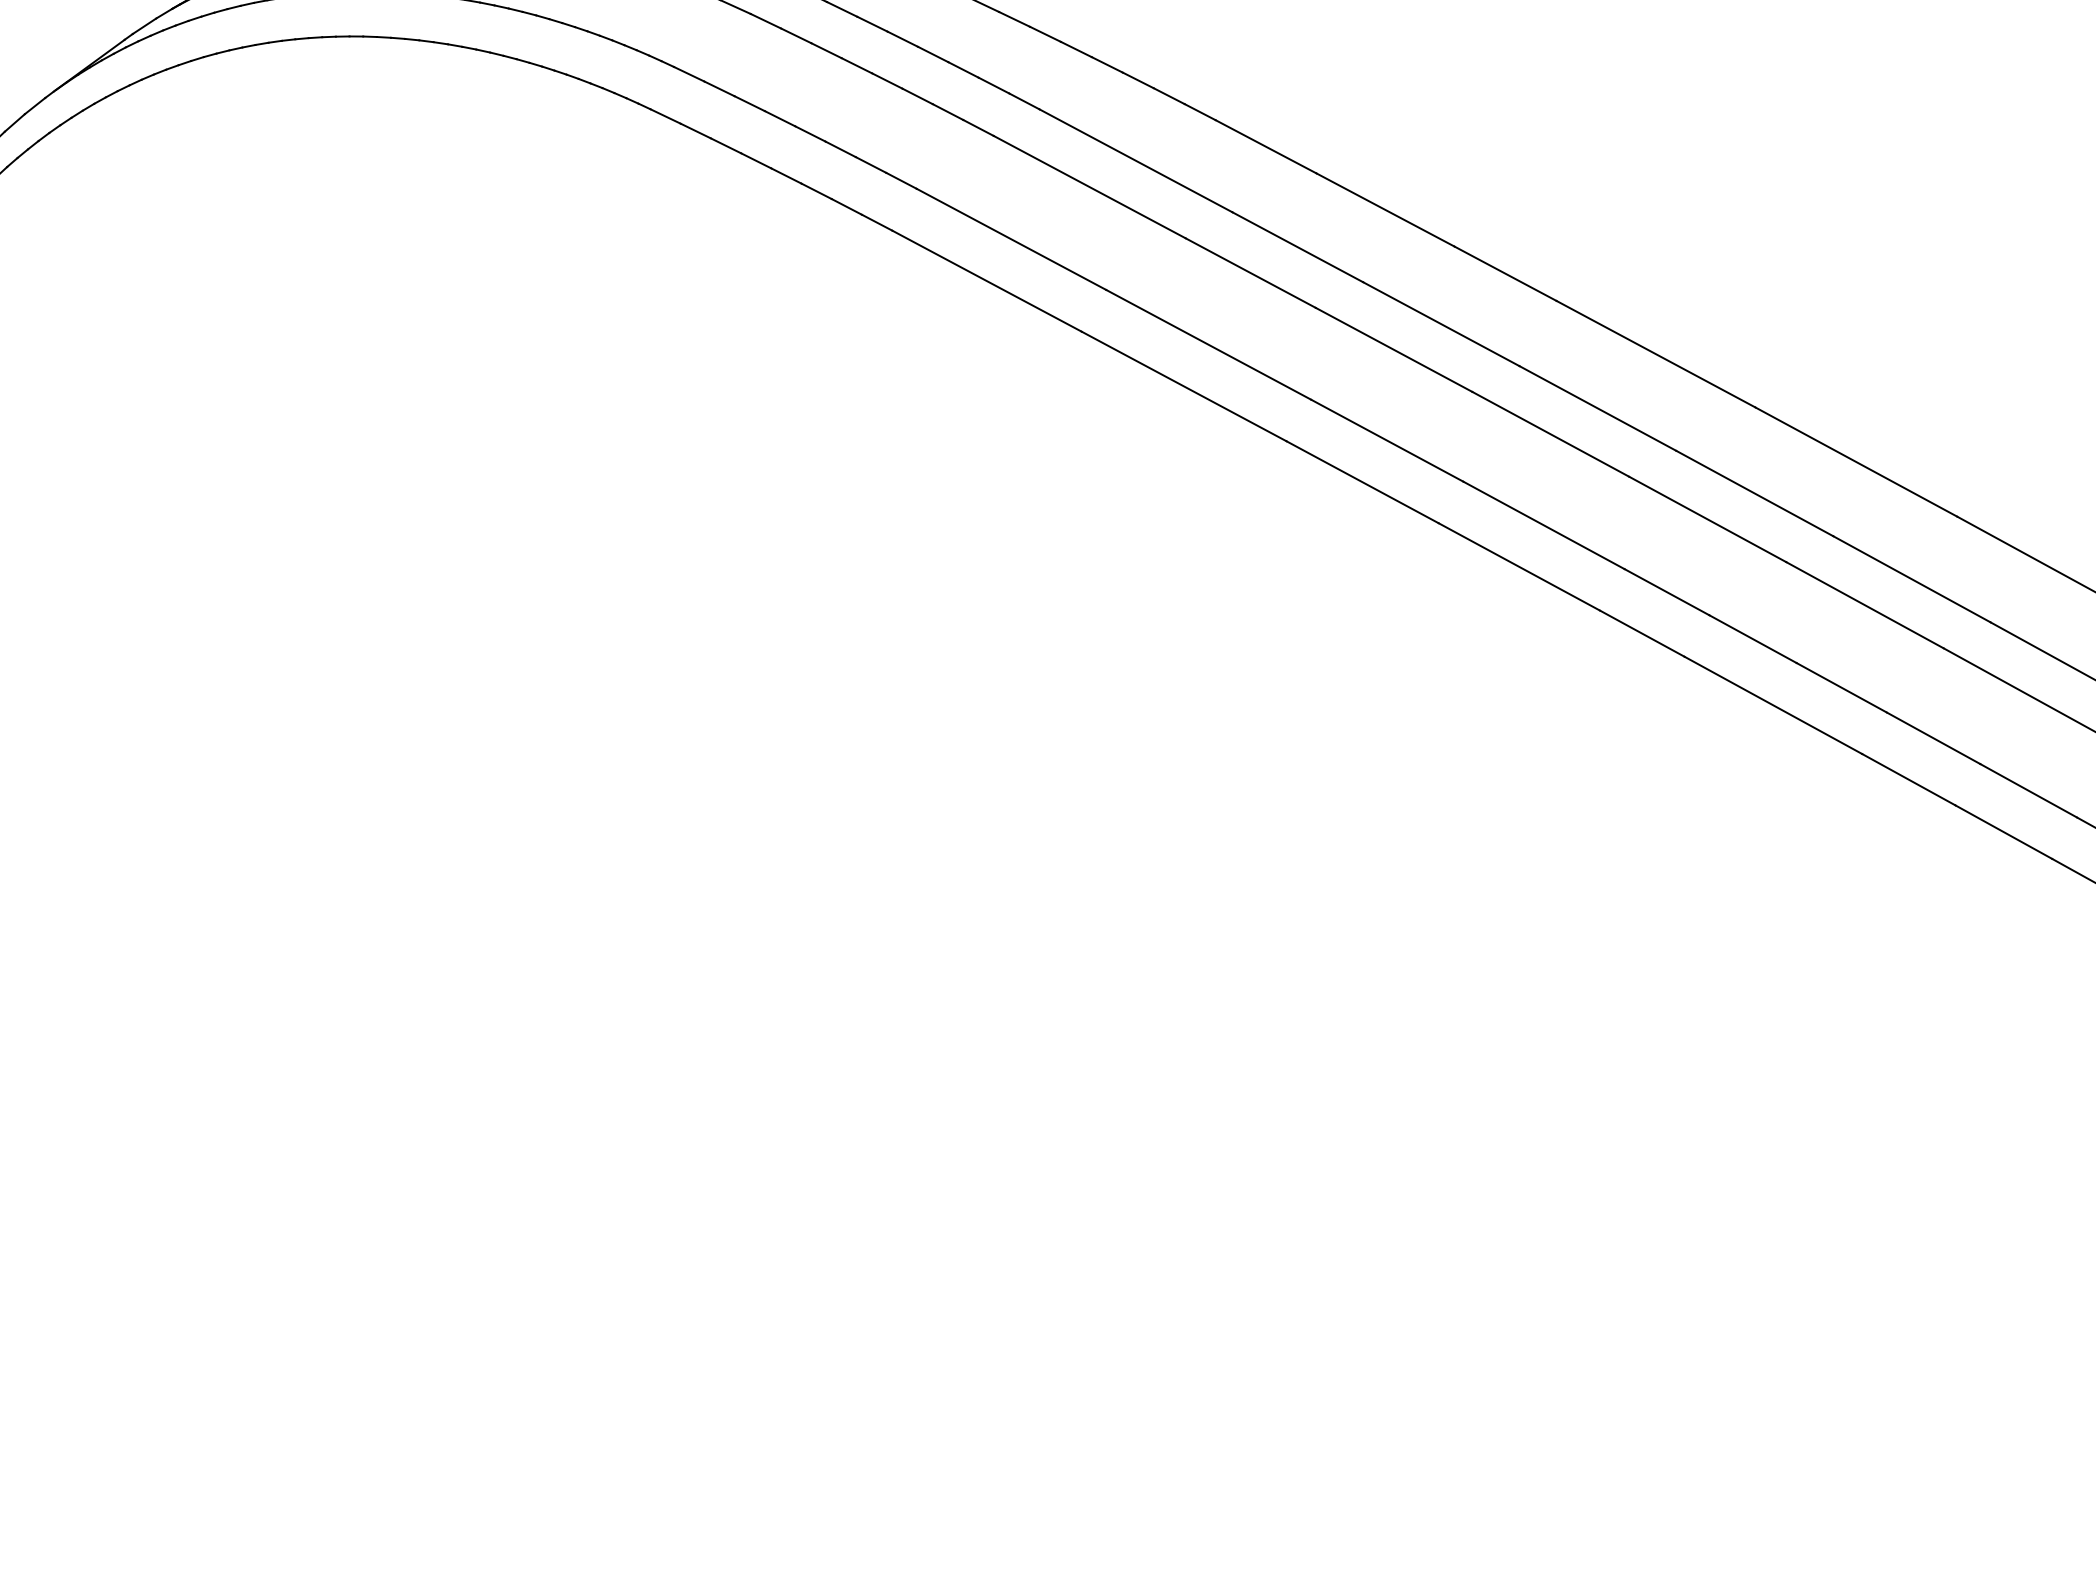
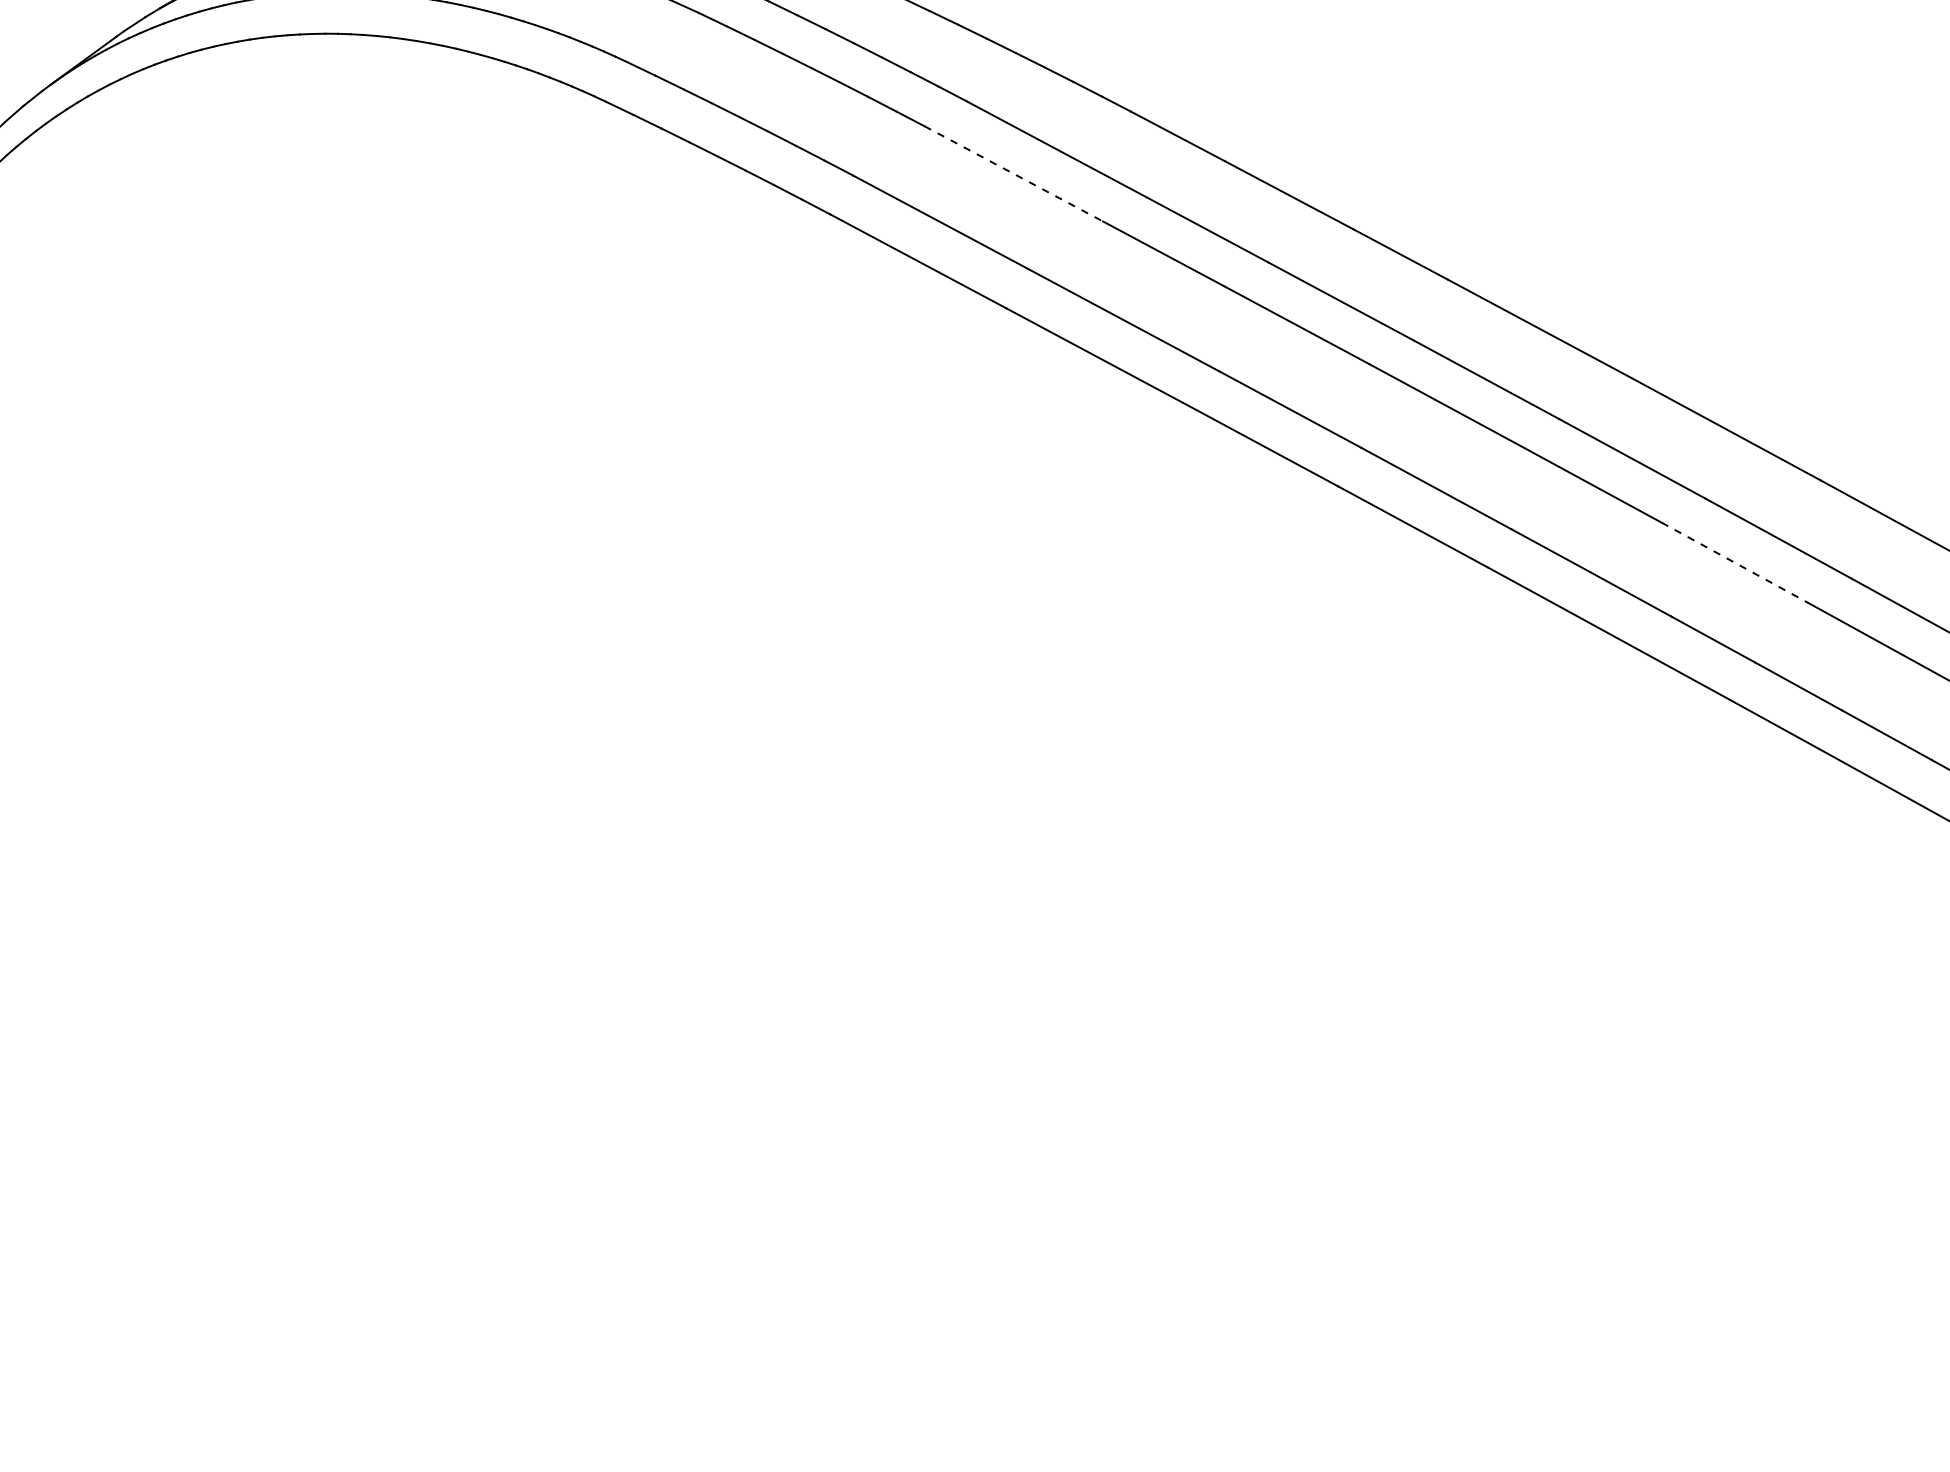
line: (1089, 187) -> (1013, 174), solid -> dashed
line: (1865, 605) -> (1735, 563), solid -> dashed

